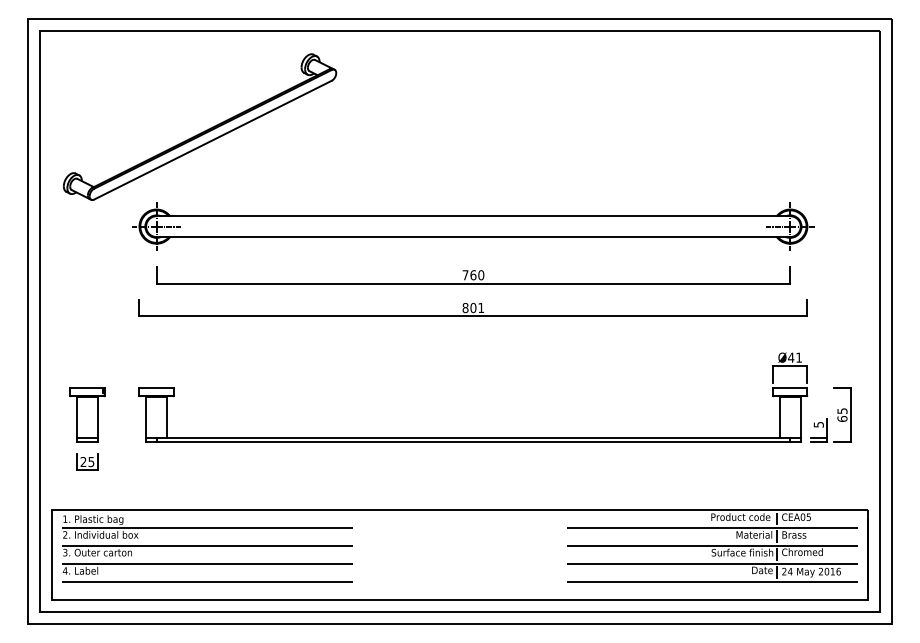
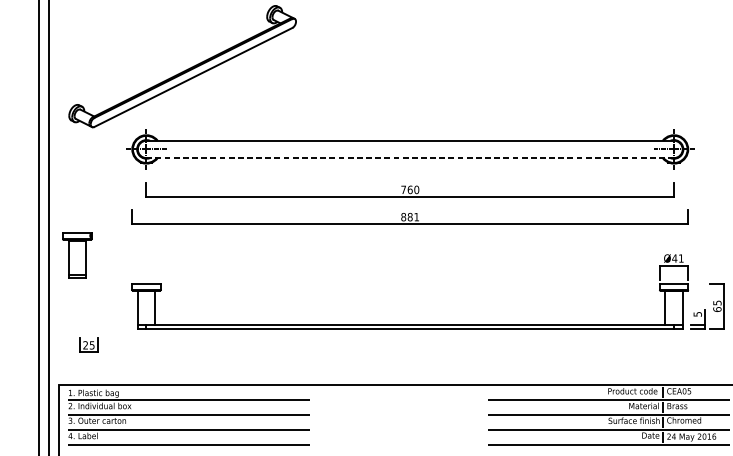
line: (473, 237) -> (410, 158), solid -> dashed
text: (473, 307) -> (410, 216), 801 -> 881
part: (87, 414) -> (77, 255), moved

